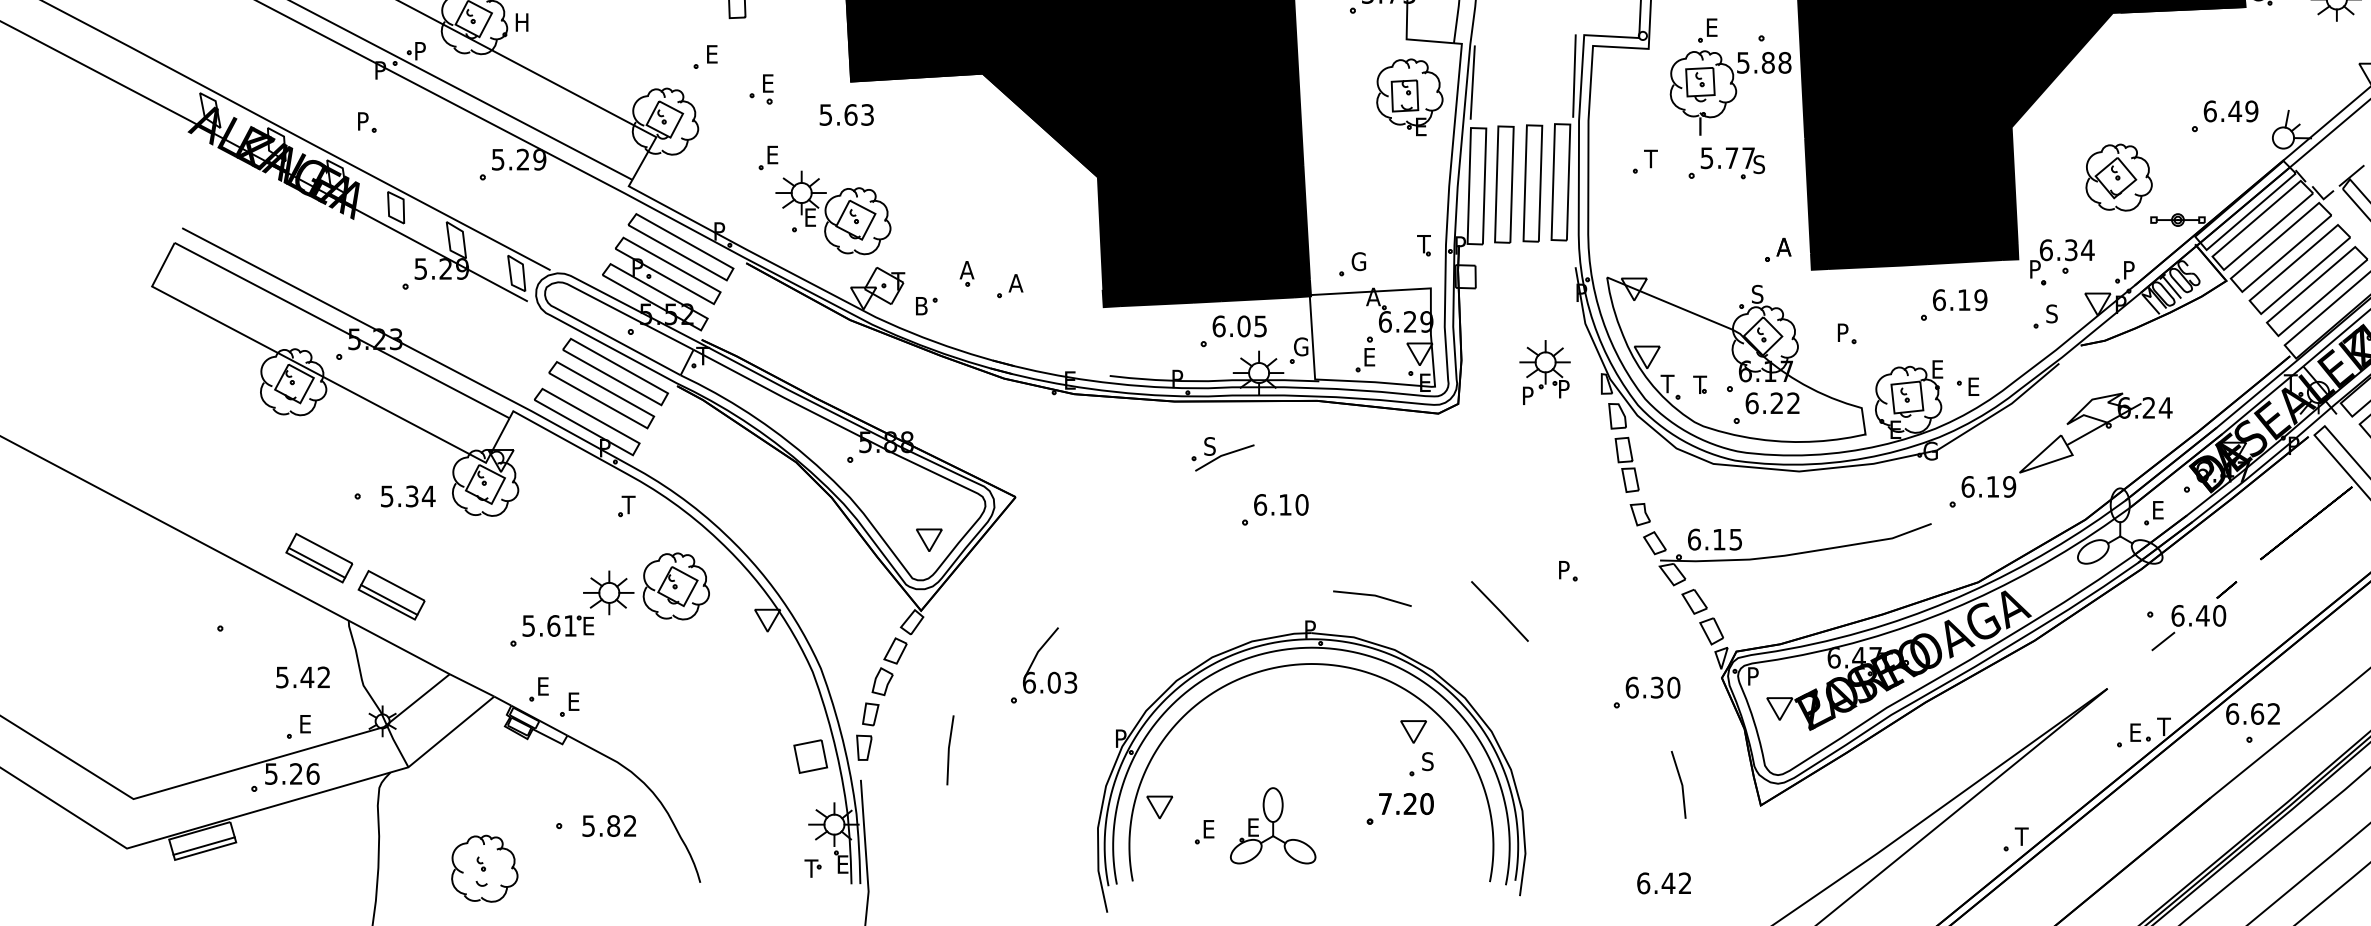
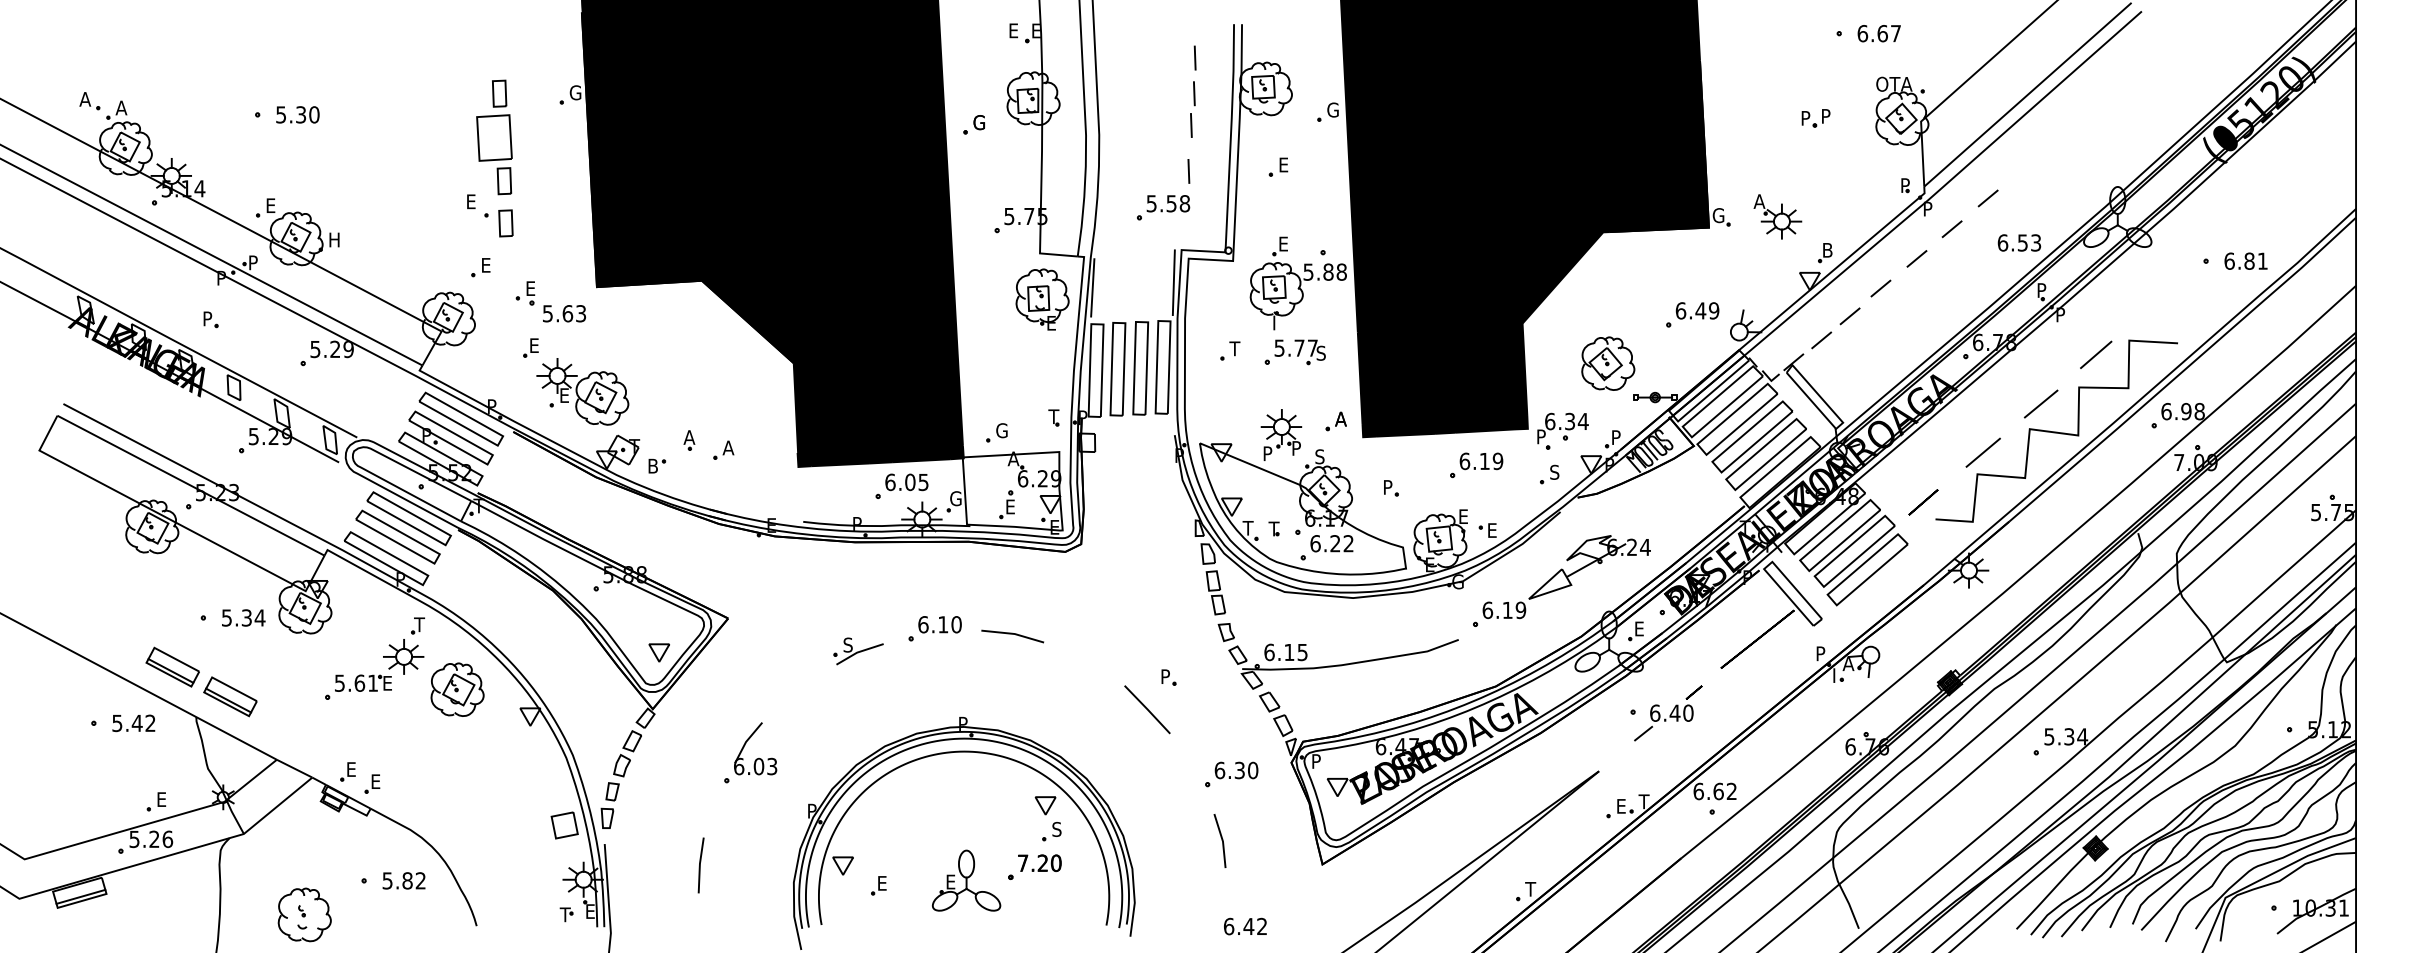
text: (846, 114) -> (564, 313), moved
part: (1545, 371) -> (1281, 434), moved
part: (1222, 454) -> (858, 651), moved
line: (1372, 596) -> (1012, 634), moved
part: (572, 608) -> (374, 669), moved
line: (1500, 611) -> (1147, 709), moved
text: (302, 677) -> (133, 723), moved
line: (949, 750) -> (700, 865), moved
line: (1680, 784) -> (1221, 840), moved
part: (1273, 825) -> (966, 880), moved

